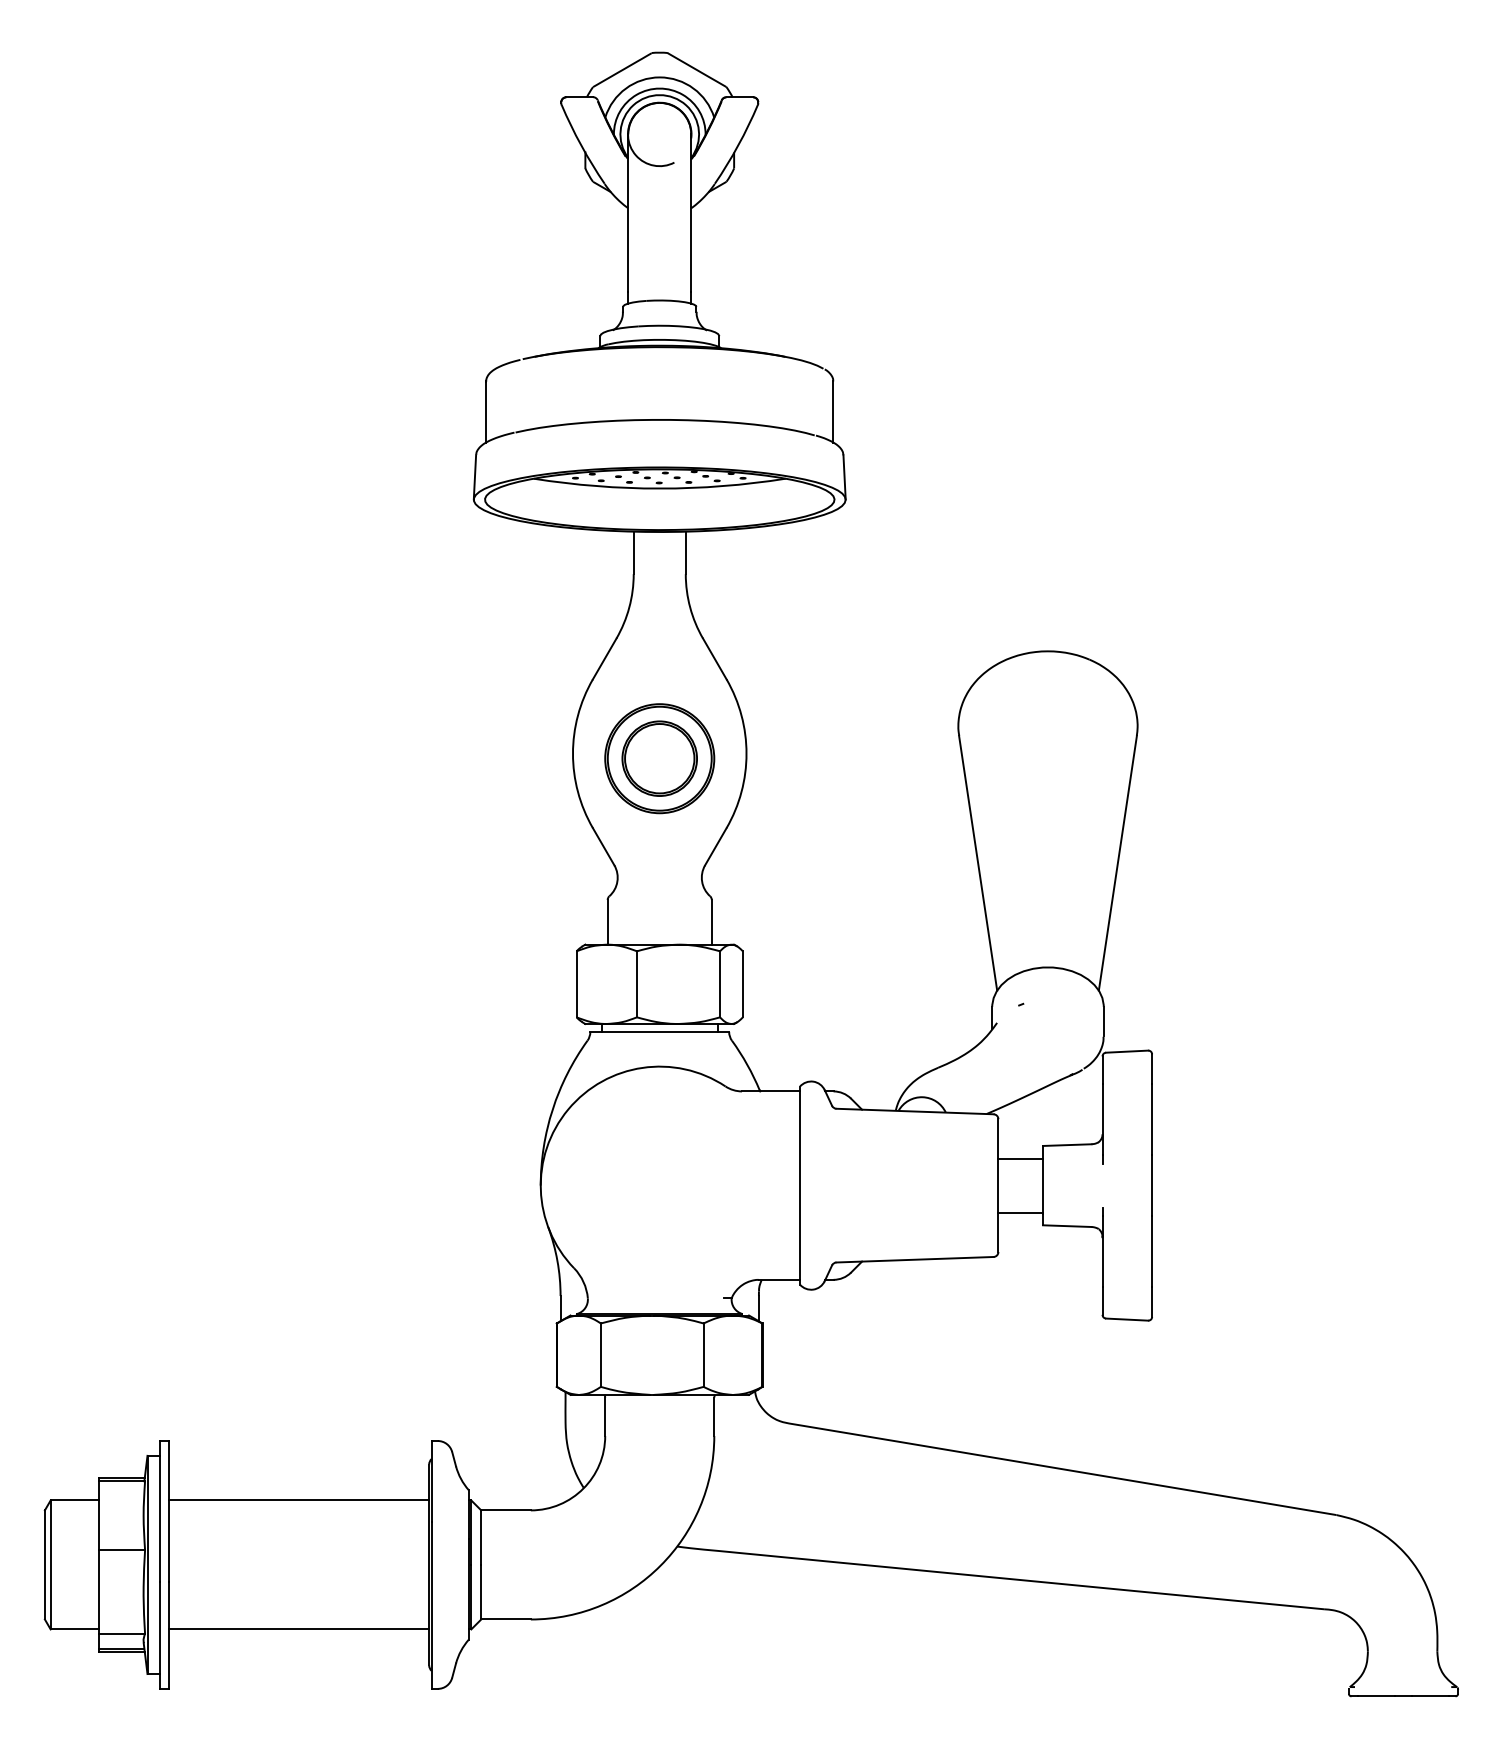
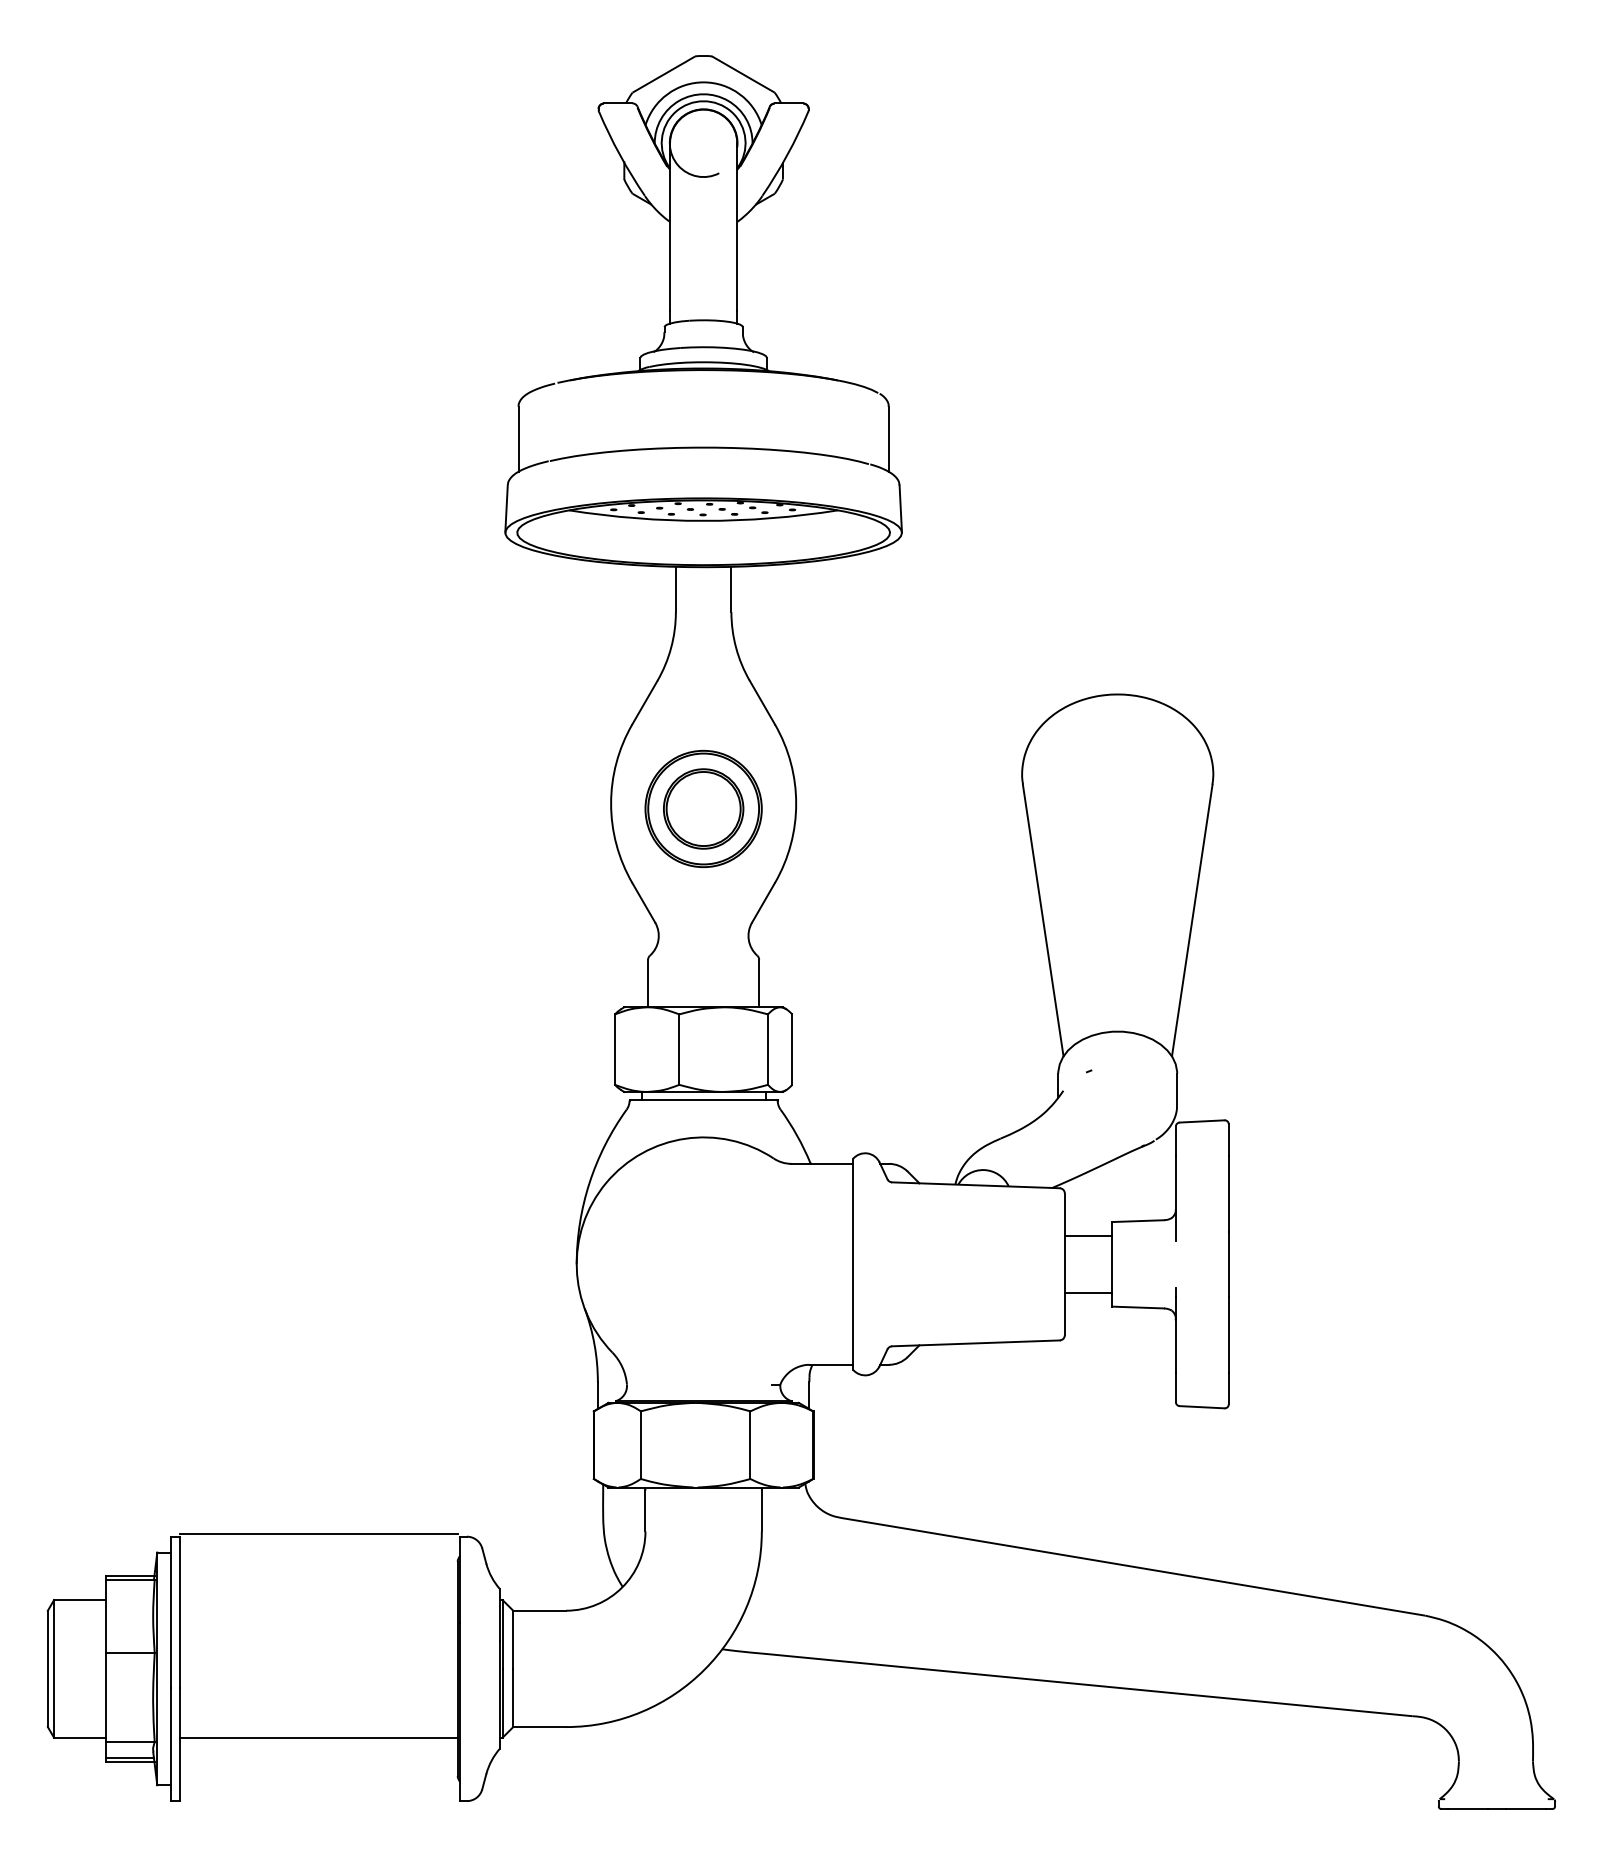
line: (298, 1500) -> (318, 1534), moved

